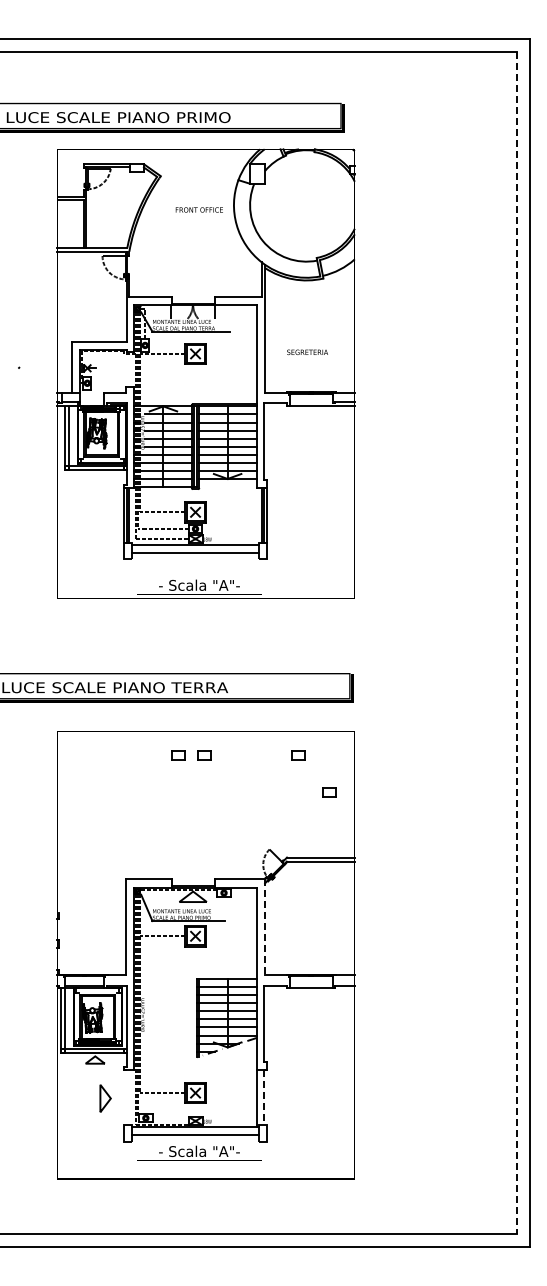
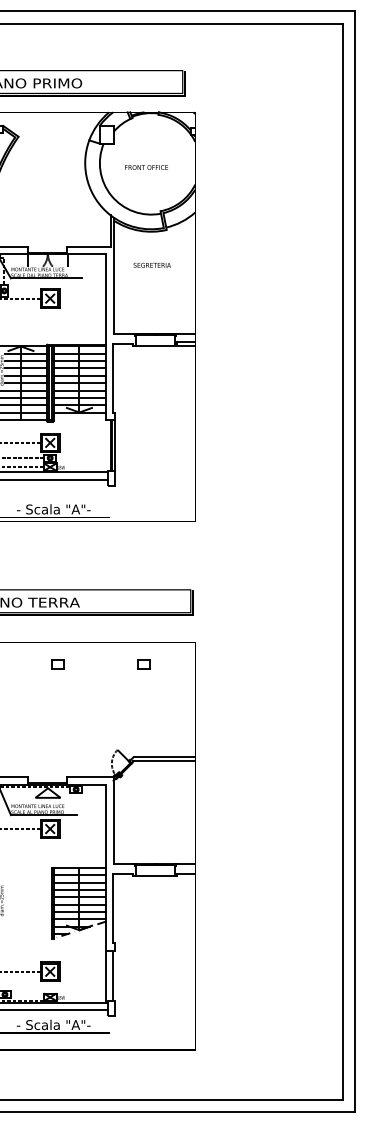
text: (198, 209) -> (145, 167), moved
text: (307, 352) -> (152, 265), moved
line: (516, 643) -> (342, 562), dashed -> solid
part: (178, 755) -> (34, 664), removed
part: (329, 792) -> (172, 698), removed
line: (265, 927) -> (113, 821), dashed -> solid
line: (264, 1097) -> (113, 975), dashed -> solid

